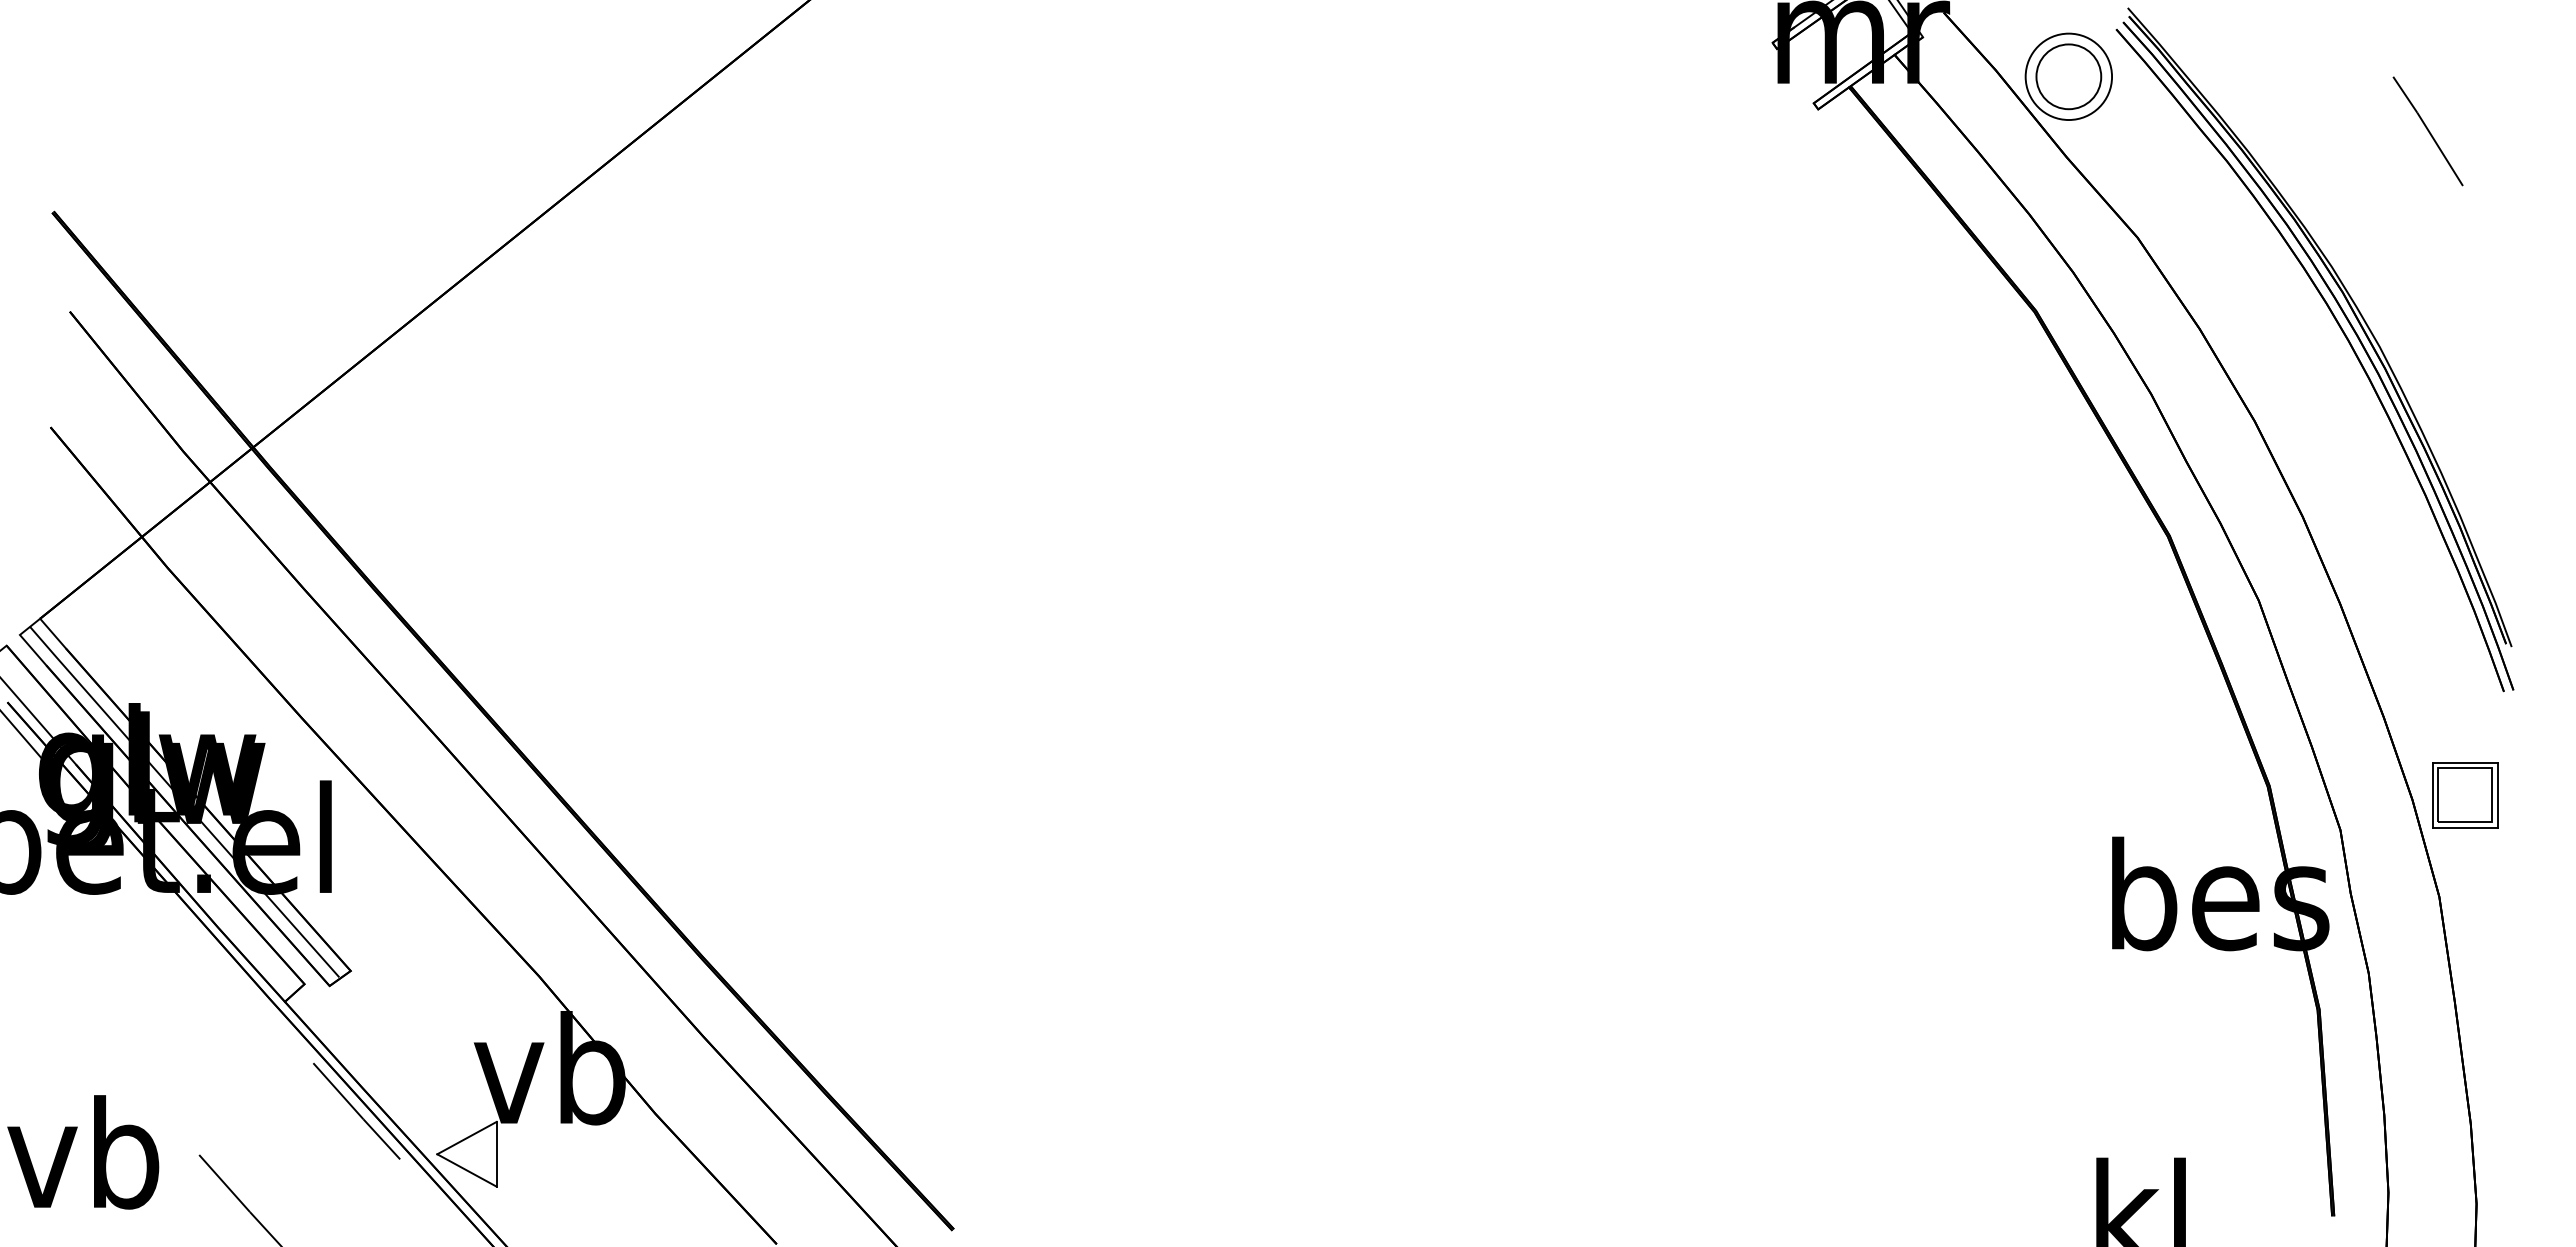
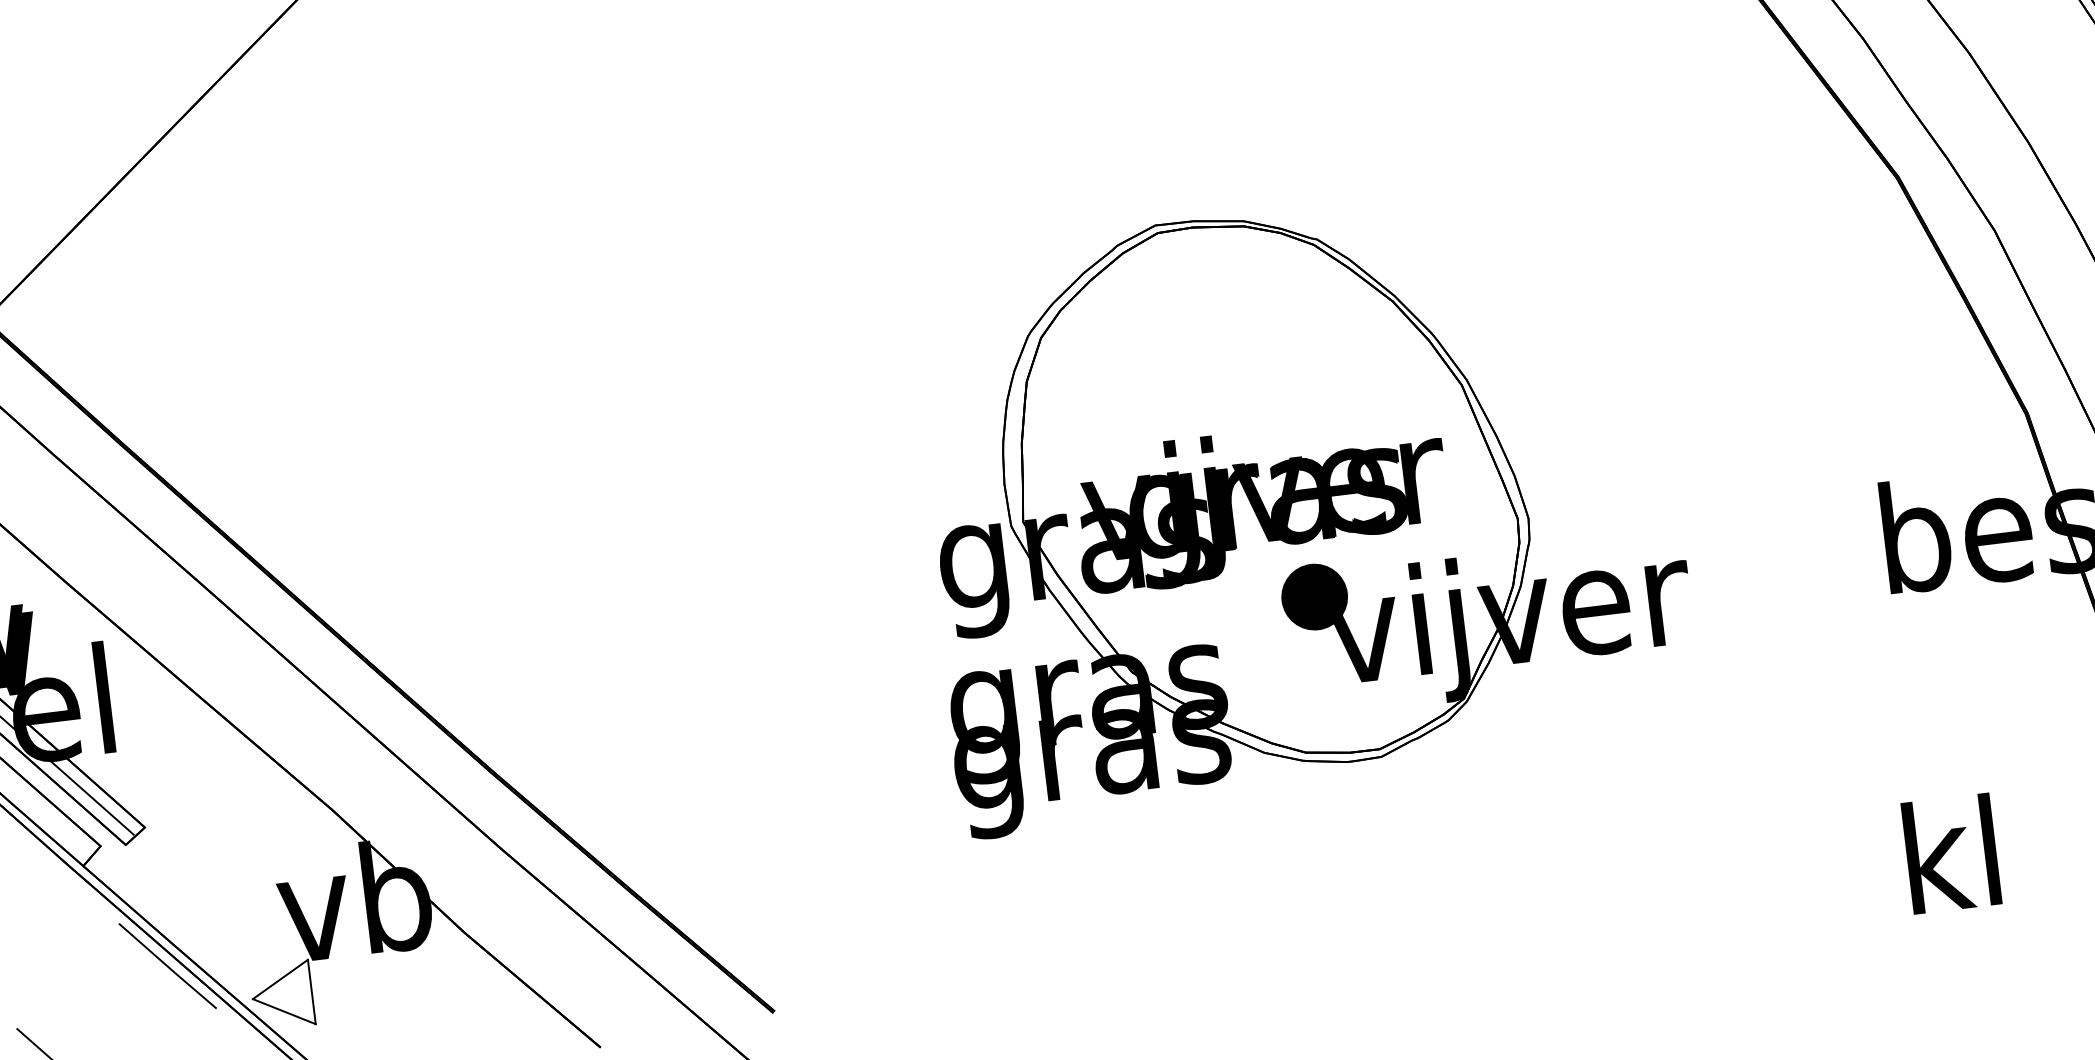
part: (1537, 788) -> (1301, 503), added

